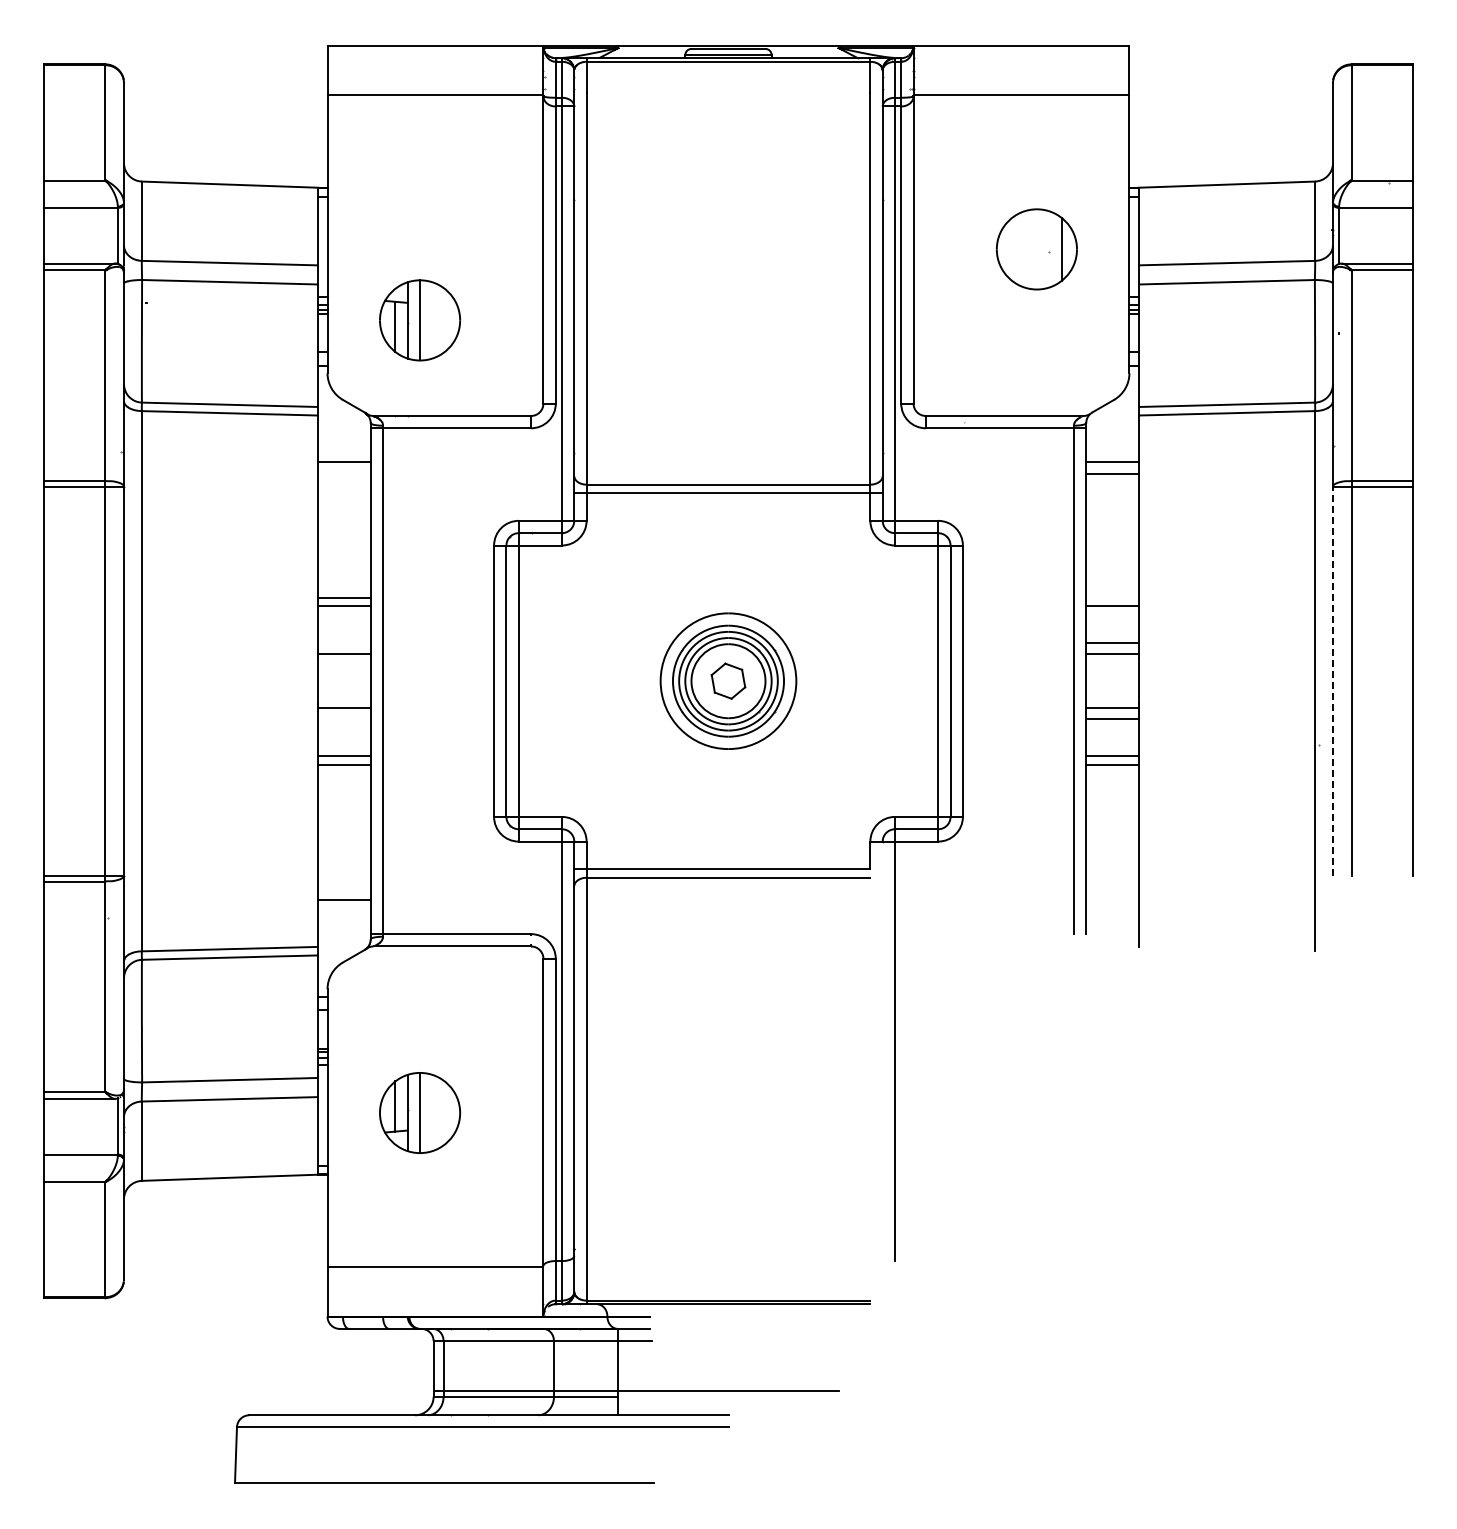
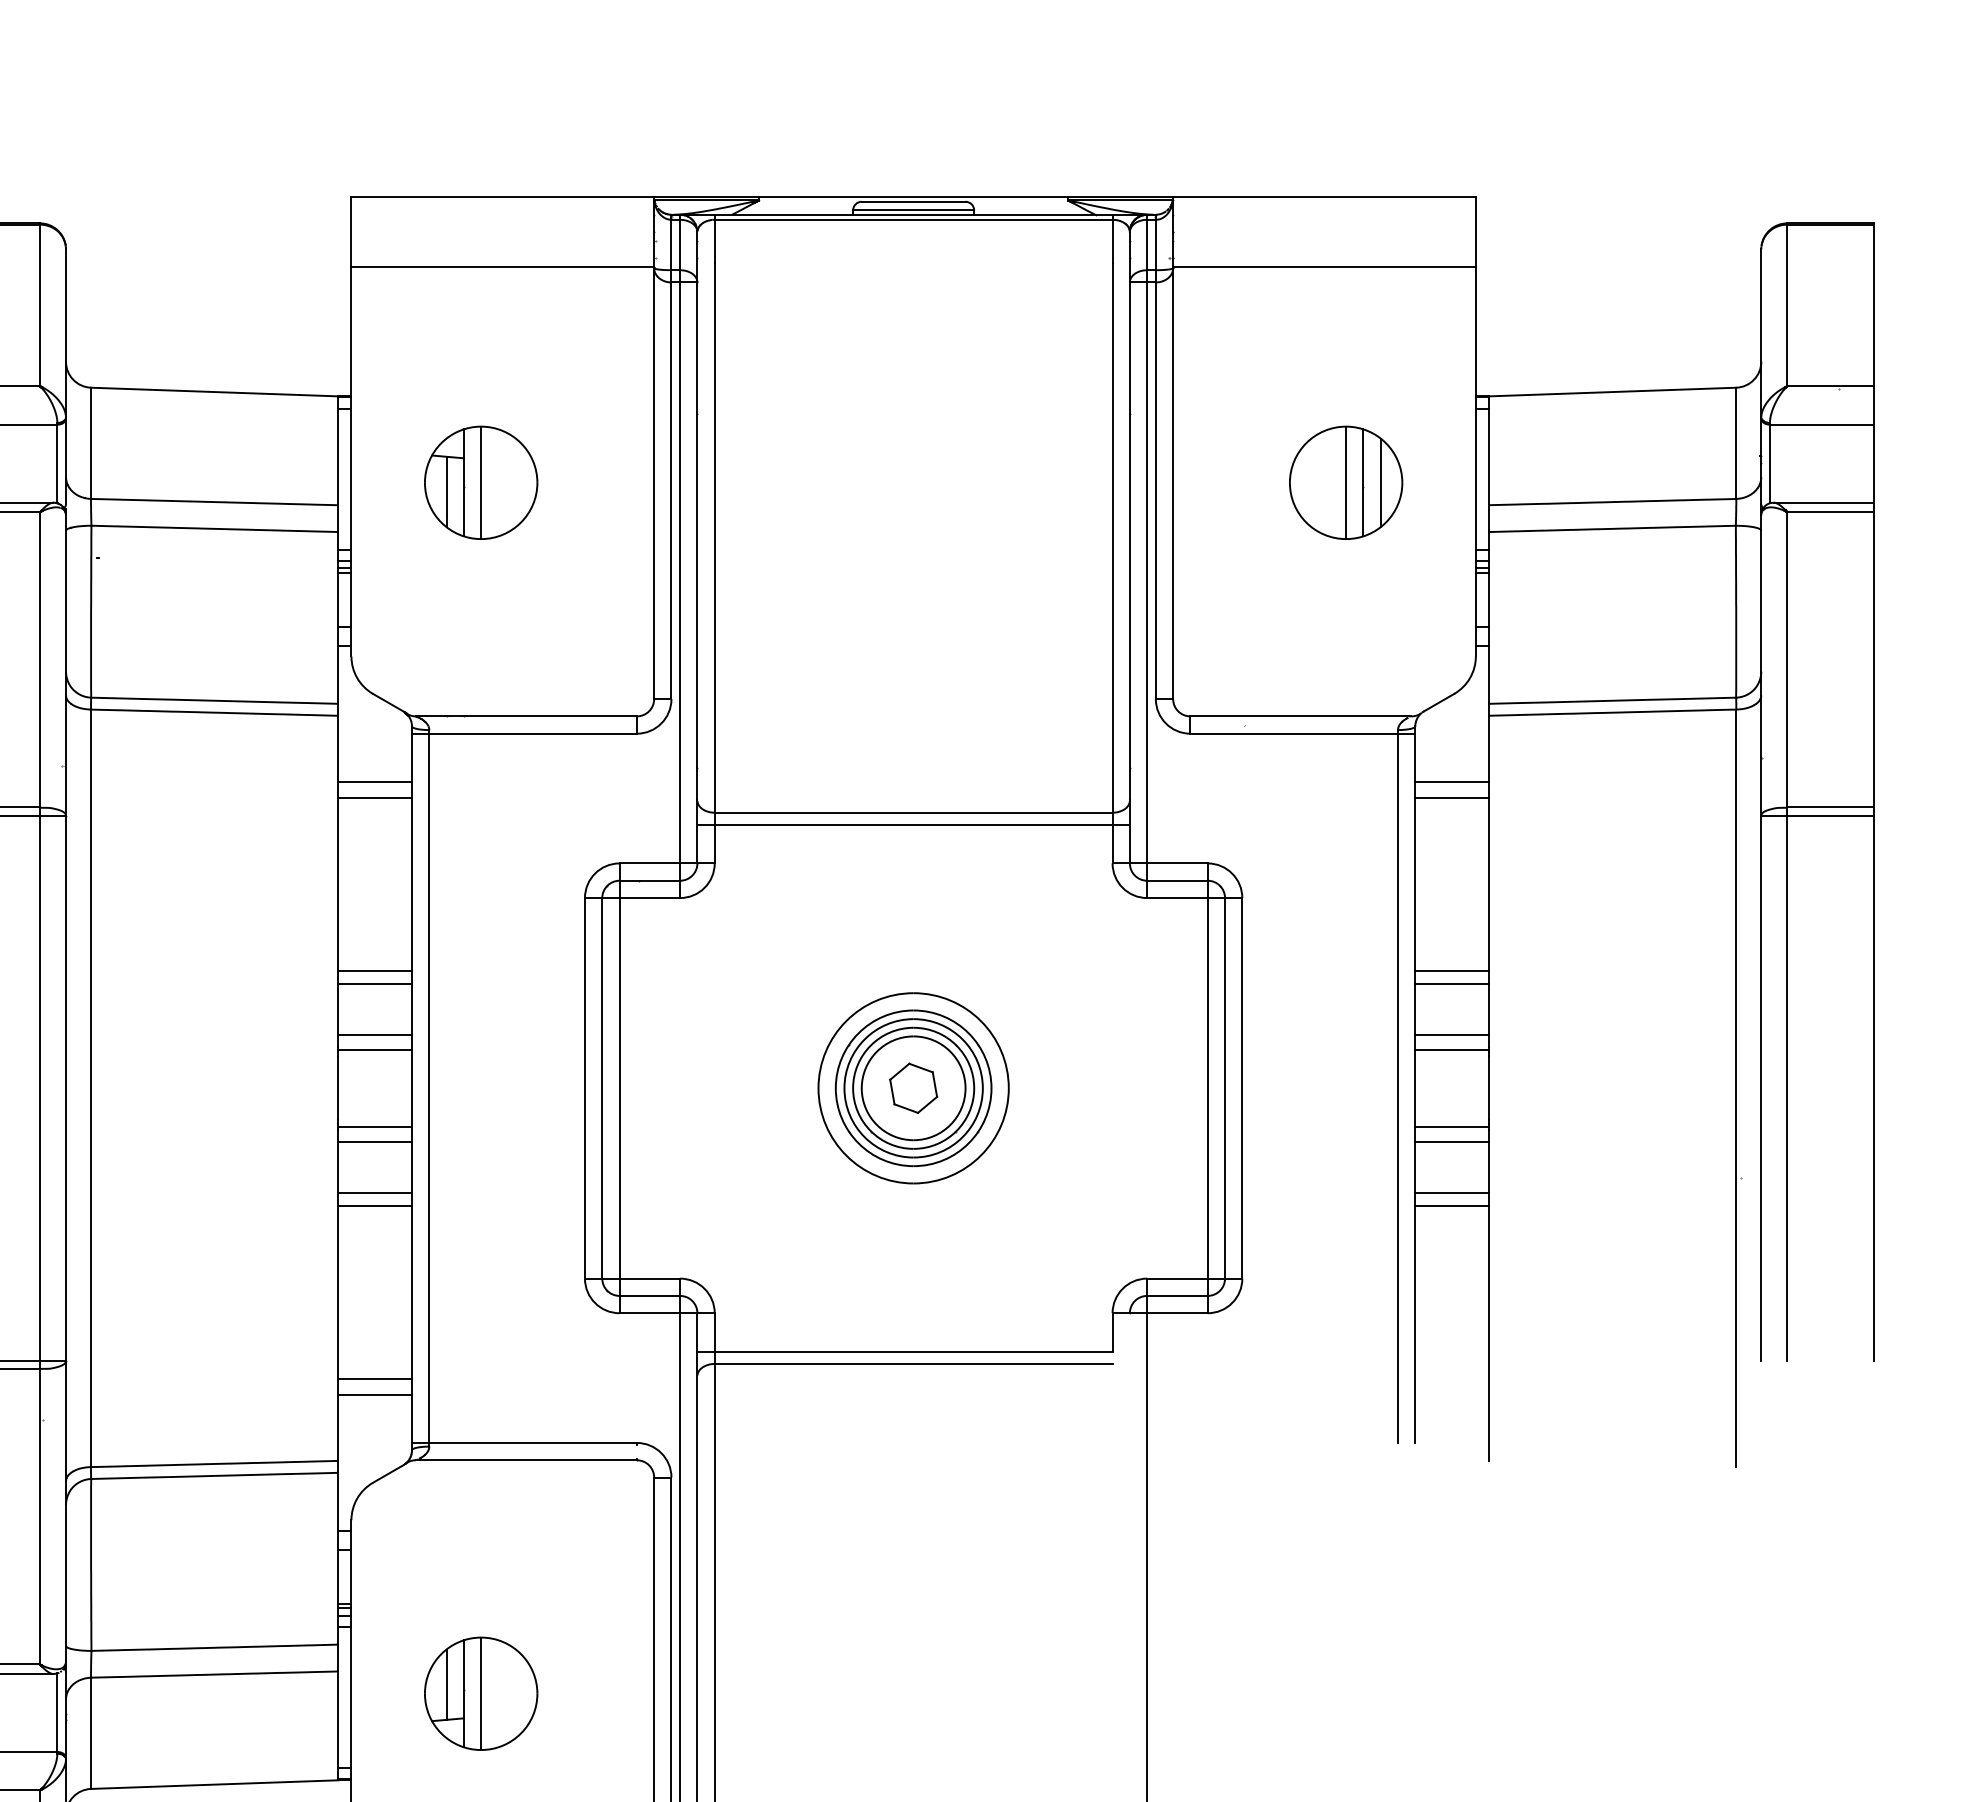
line: (1036, 249) -> (1345, 482), added
line: (1049, 249) -> (1363, 482), added
part: (420, 320) -> (481, 482), moved
line: (344, 474) -> (375, 798), added
line: (1112, 597) -> (1452, 970), added
line: (344, 643) -> (375, 1035), added
line: (1333, 681) -> (1761, 1088), dashed -> solid
line: (344, 719) -> (375, 1142), added
line: (344, 888) -> (375, 1378), added

